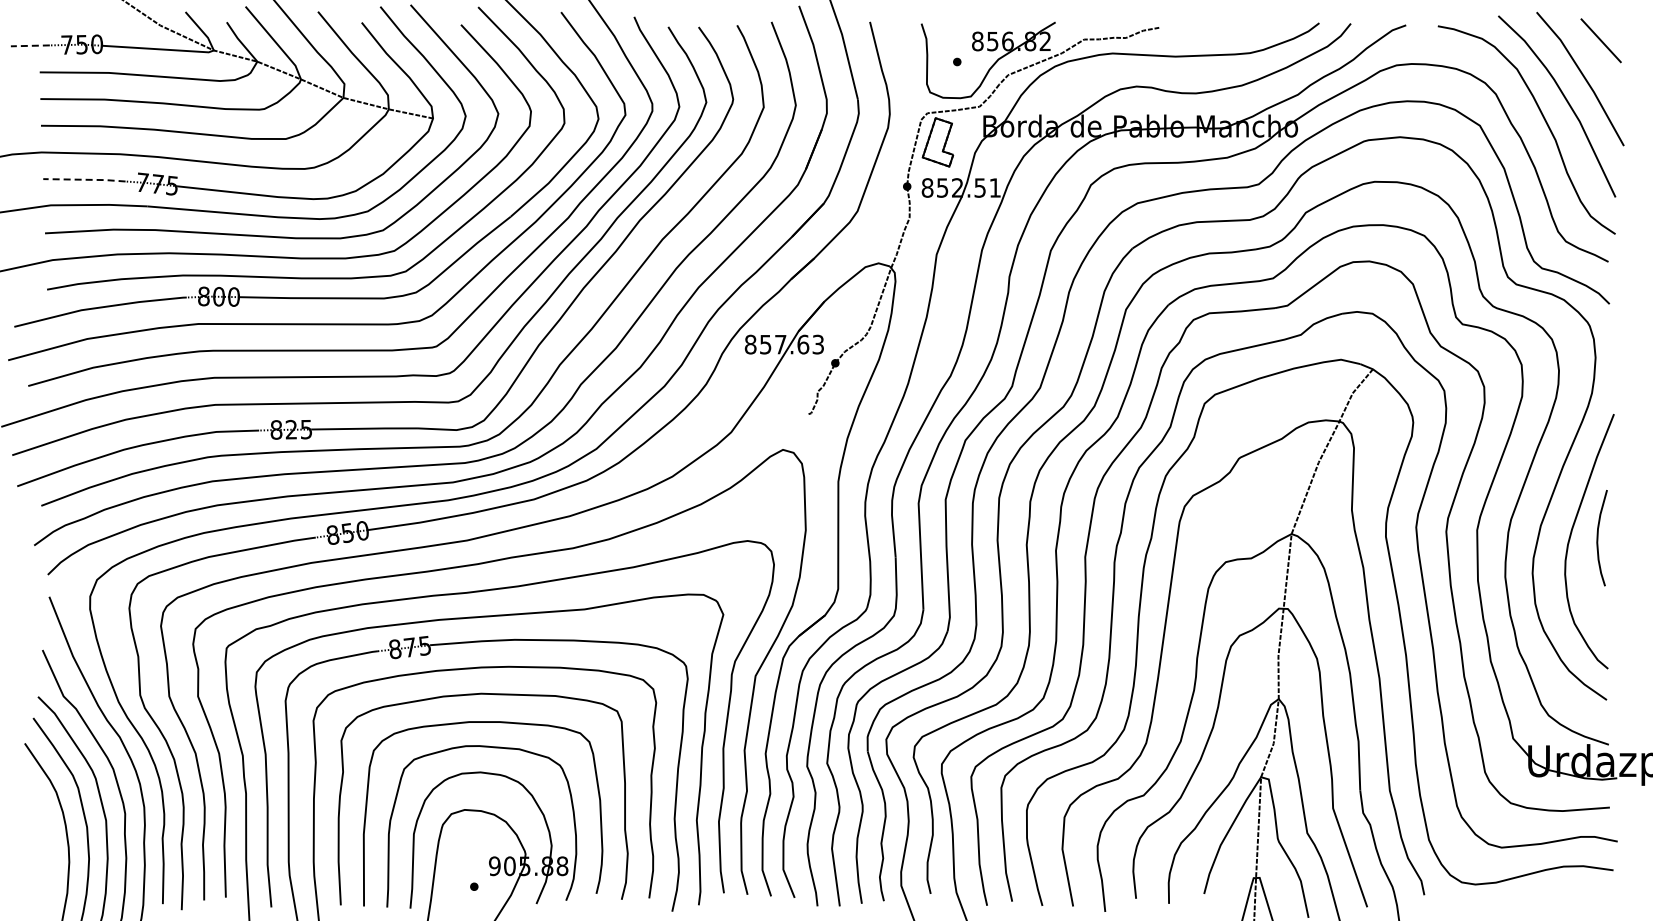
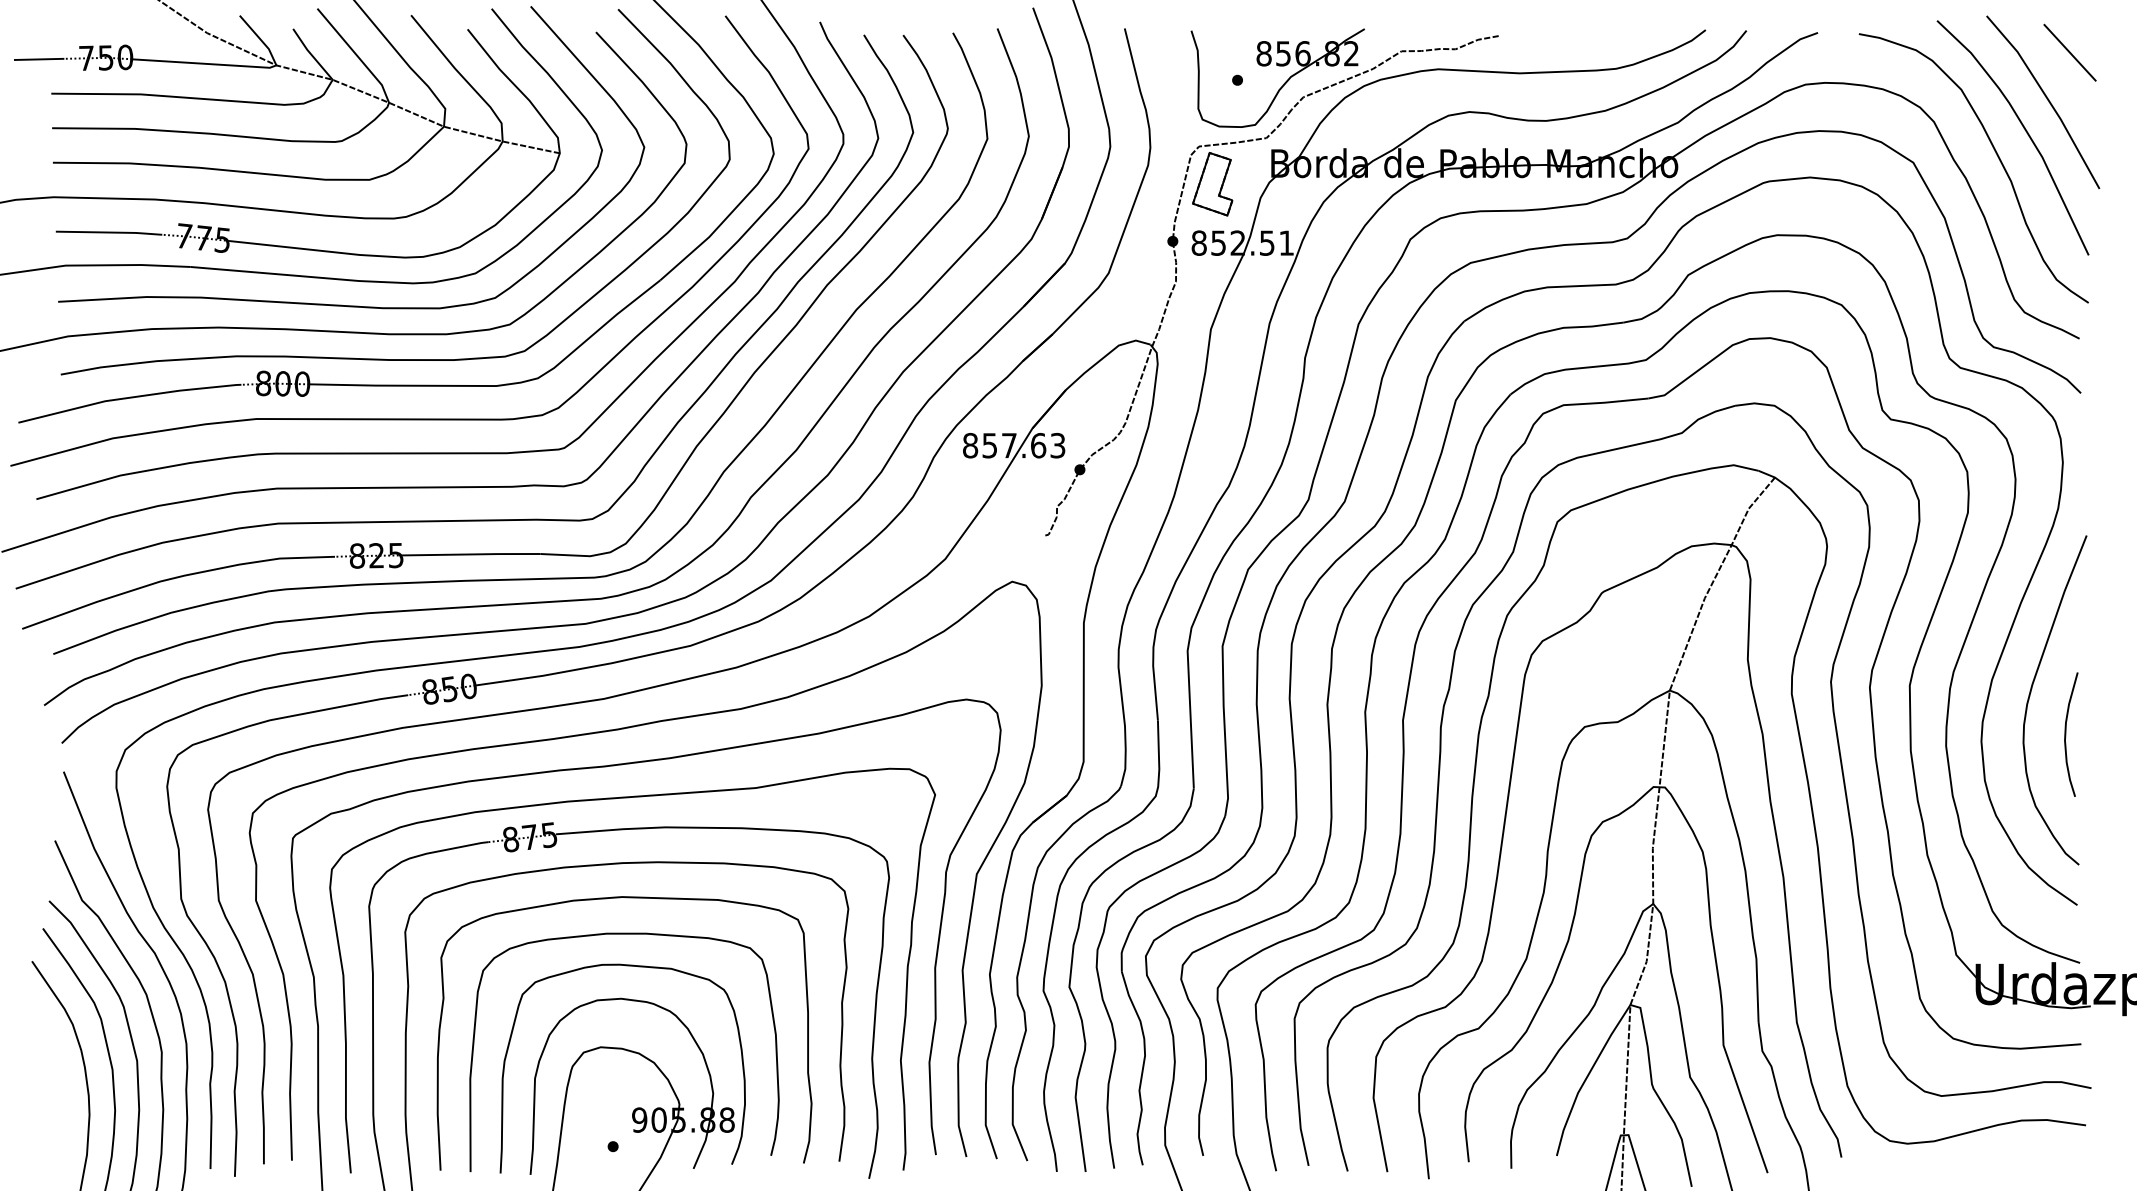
line: (29, 45) -> (38, 58), dashed -> solid
line: (84, 179) -> (109, 232), dashed -> solid
curve: (1598, 538) -> (2066, 735), moved

